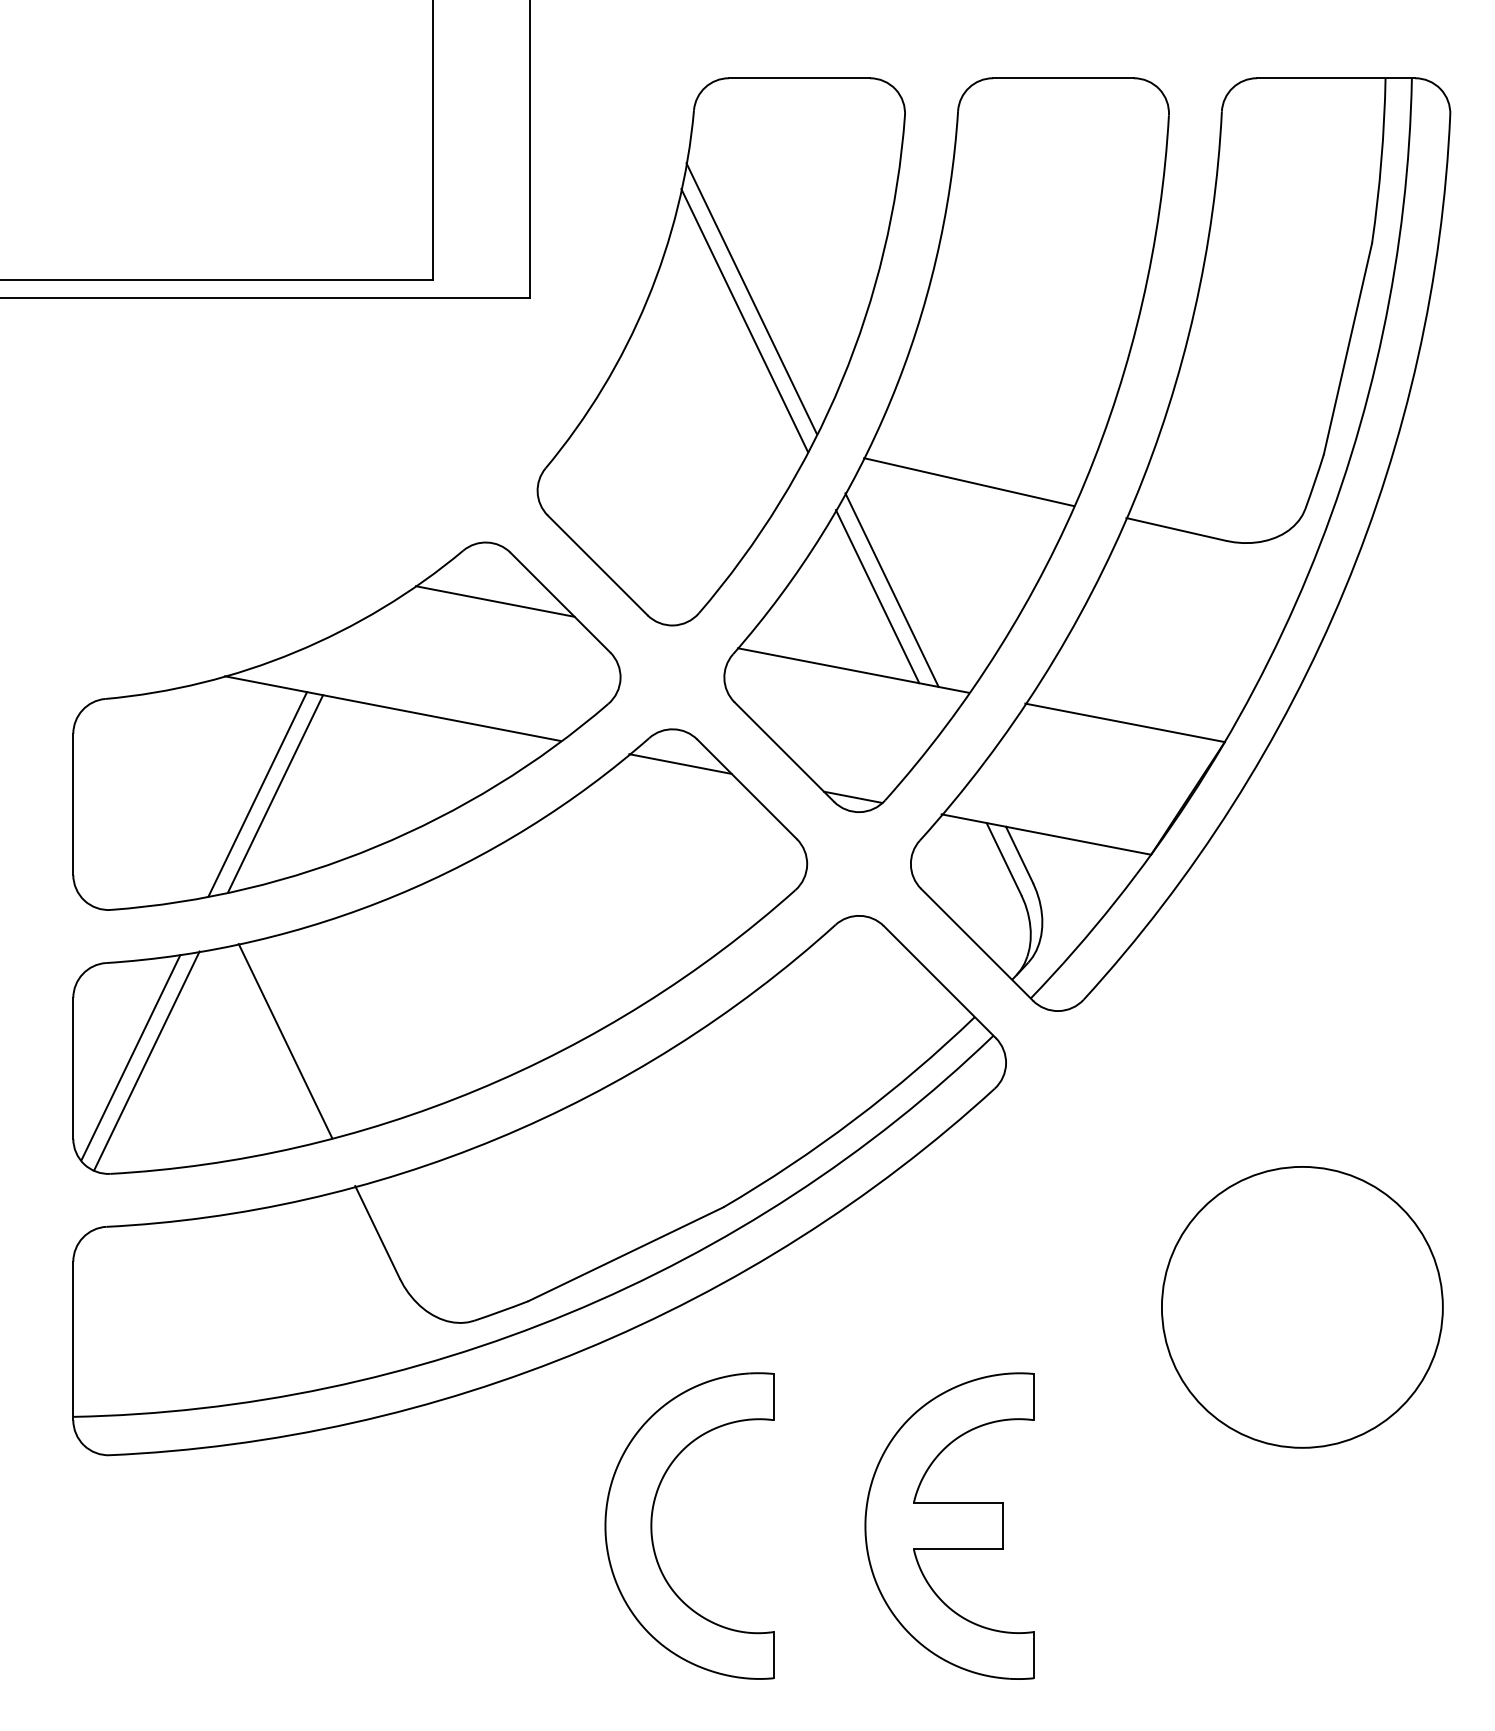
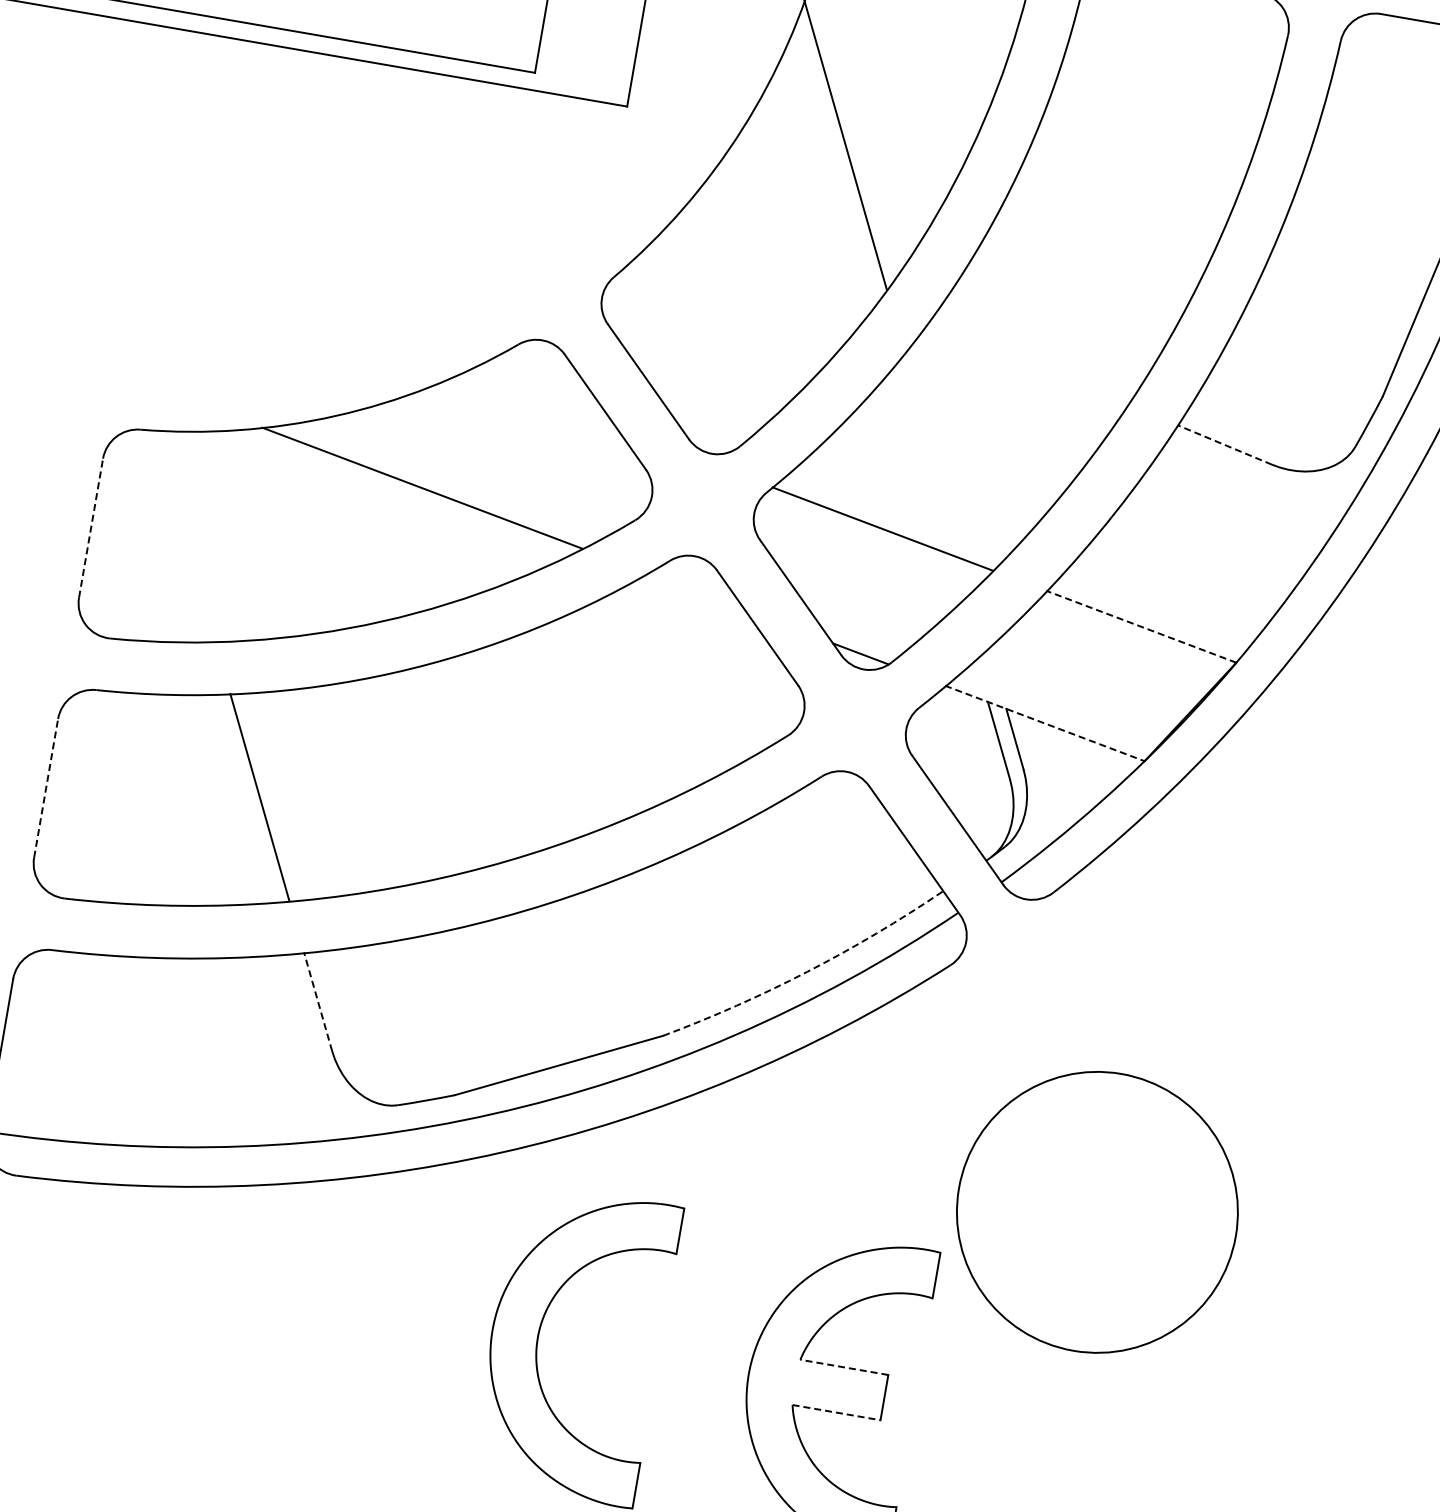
line: (744, 320) -> (834, 165), removed
line: (968, 482) -> (1028, 363), removed
line: (1175, 529) -> (1223, 444), solid -> dashed
line: (891, 589) -> (933, 455), removed
line: (877, 596) -> (918, 460), removed
line: (494, 601) -> (540, 399), removed
line: (1125, 722) -> (1141, 626), solid -> dashed
line: (680, 763) -> (696, 591), removed
line: (275, 793) -> (292, 551), removed
line: (257, 794) -> (274, 549), removed
line: (73, 803) -> (91, 527), solid -> dashed
line: (1046, 834) -> (1044, 723), solid -> dashed
line: (130, 1057) -> (104, 787), removed
line: (146, 1060) -> (119, 792), removed
line: (73, 1067) -> (46, 787), solid -> dashed
arc: (854, 1119) -> (807, 971), solid -> dashed
line: (377, 1231) -> (318, 1000), solid -> dashed
circle: (1302, 1307) -> (1097, 1212), moved
line: (958, 1503) -> (844, 1367), solid -> dashed
line: (958, 1549) -> (836, 1413), solid -> dashed

